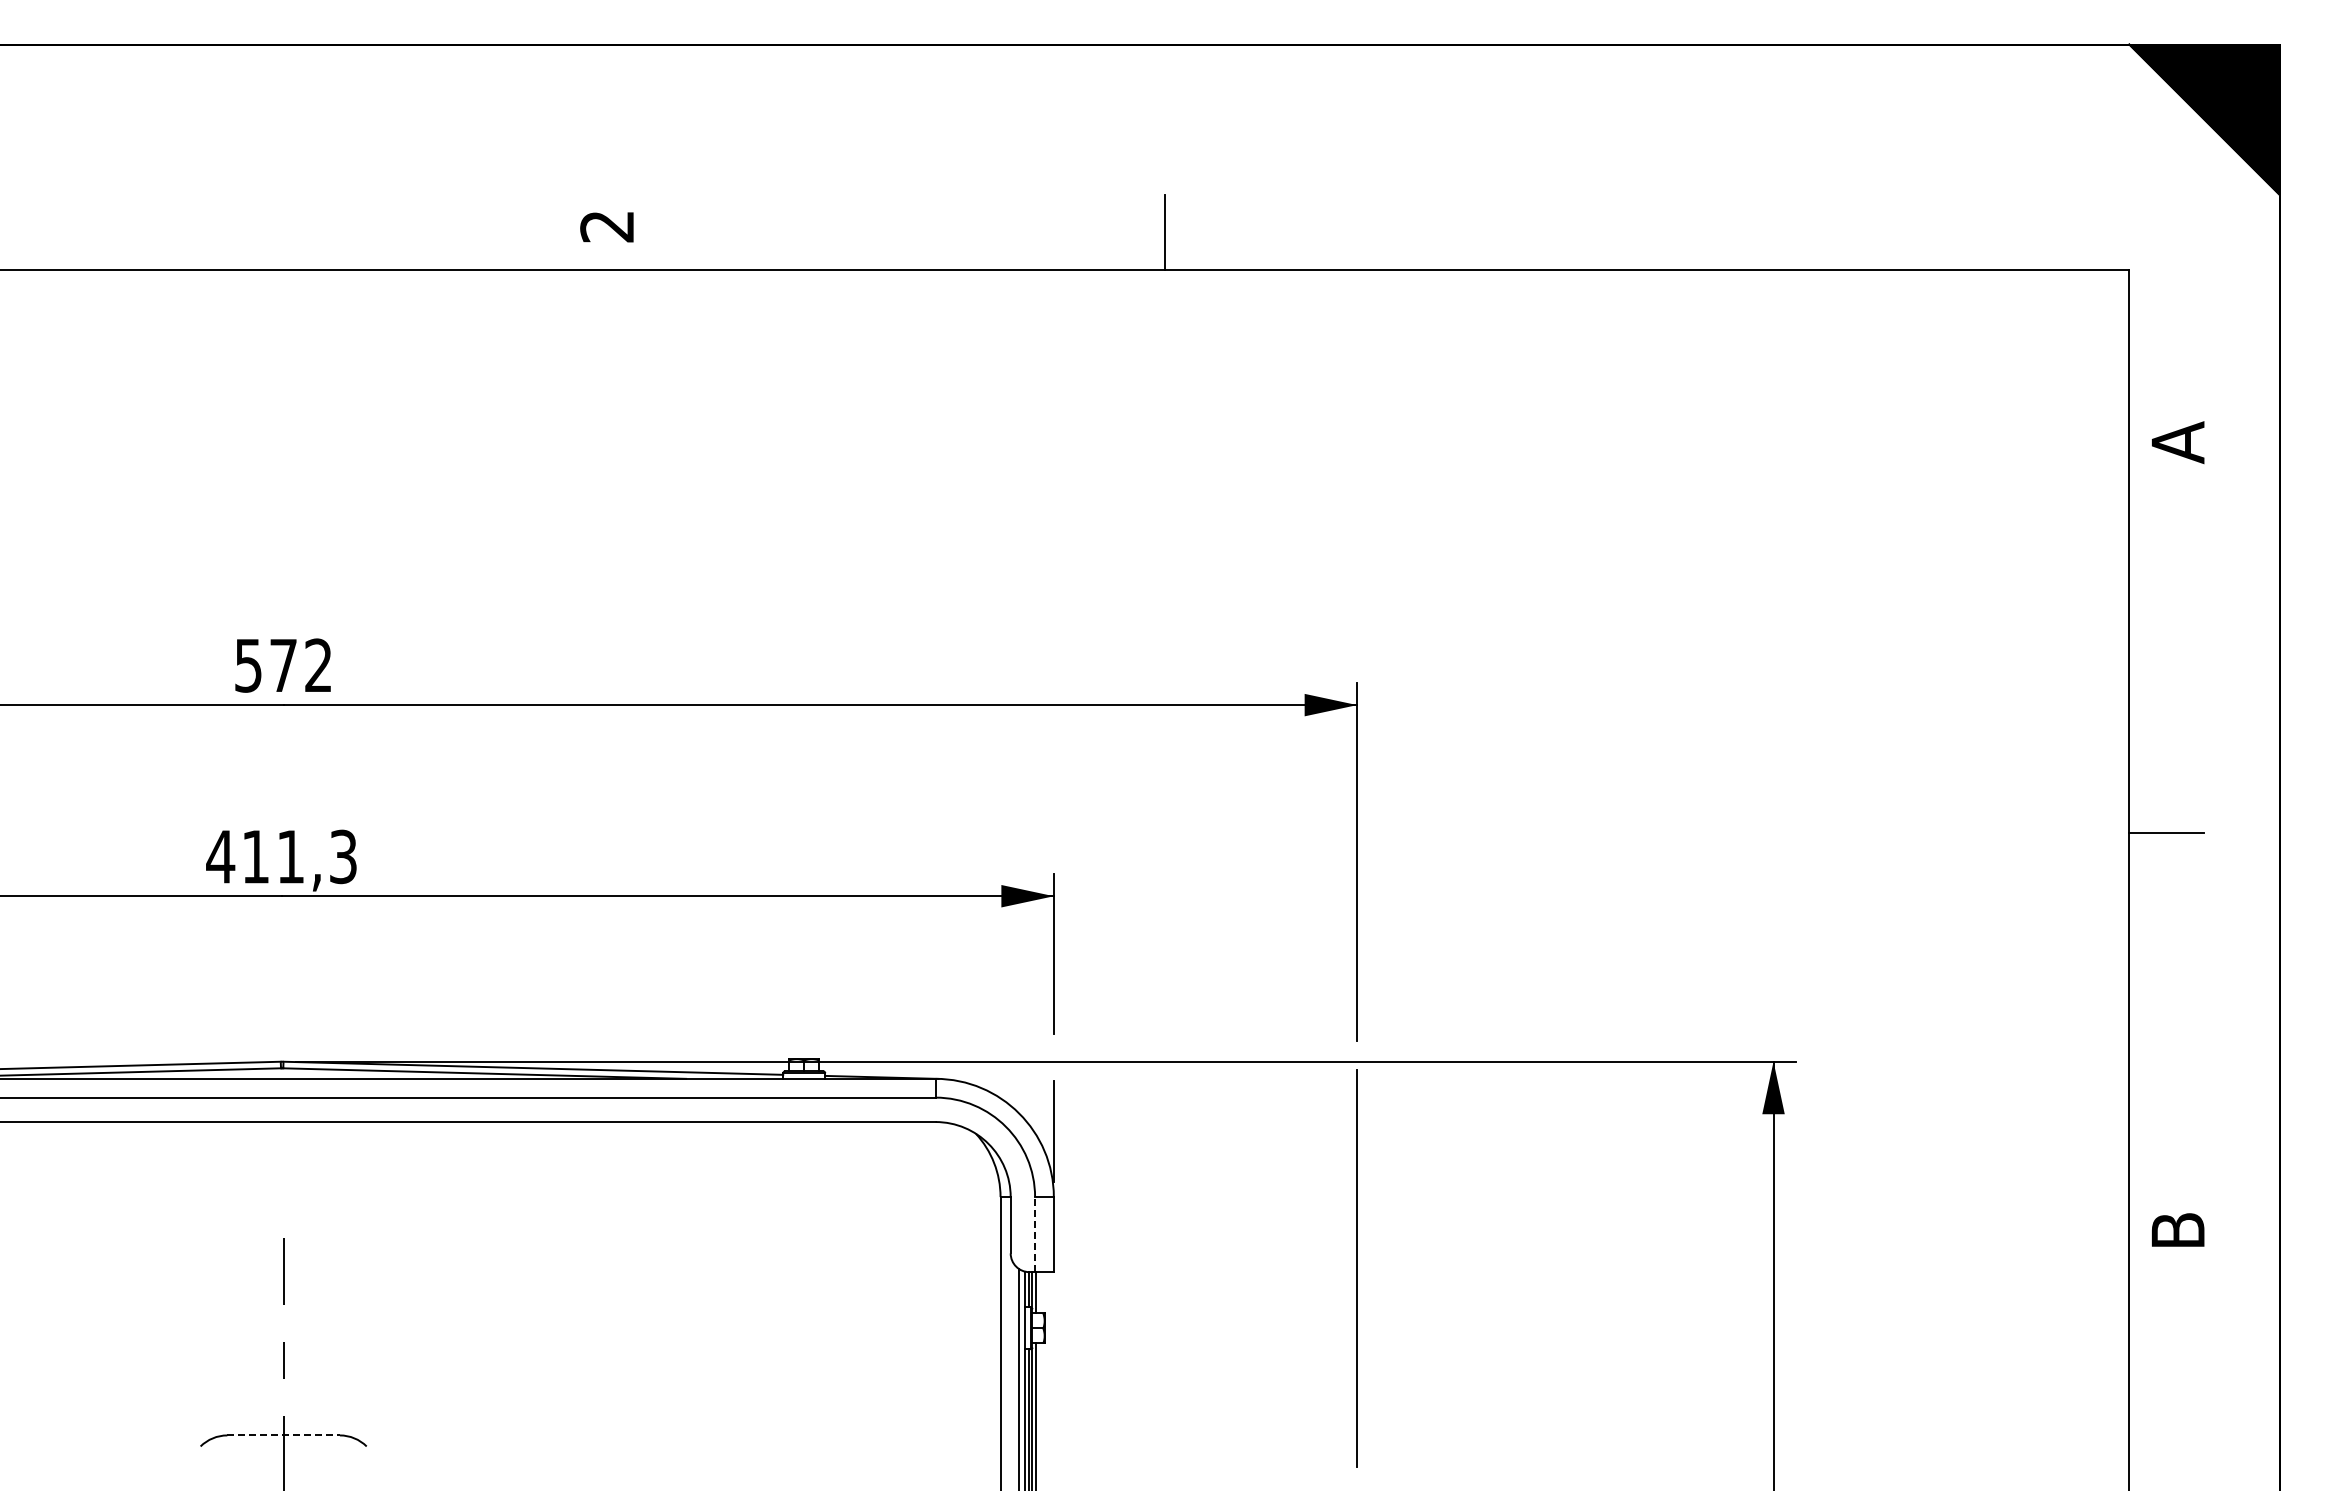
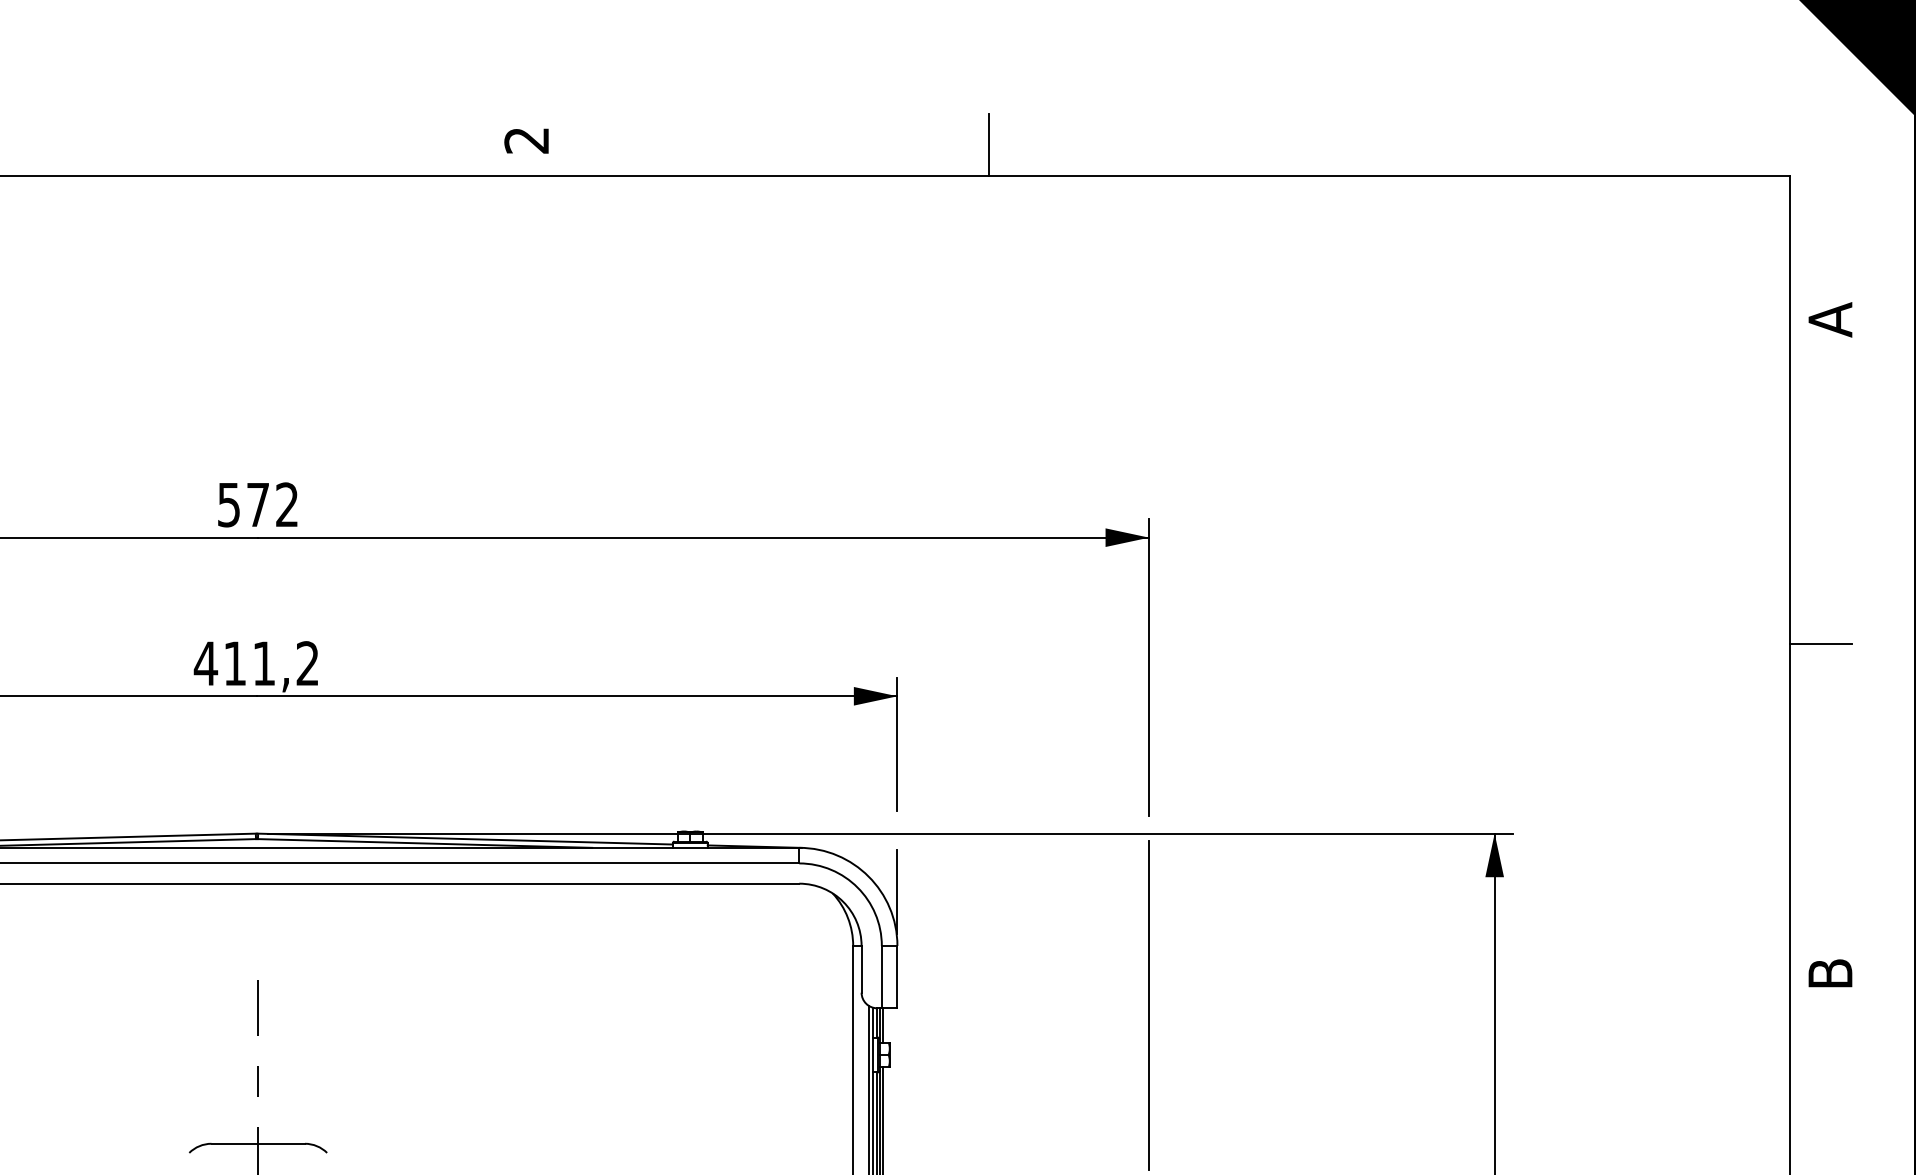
text: (343, 856) -> (307, 663), 411,3 -> 411,2
line: (1035, 1234) -> (882, 977), dashed -> solid
line: (284, 1435) -> (258, 1143), dashed -> solid

